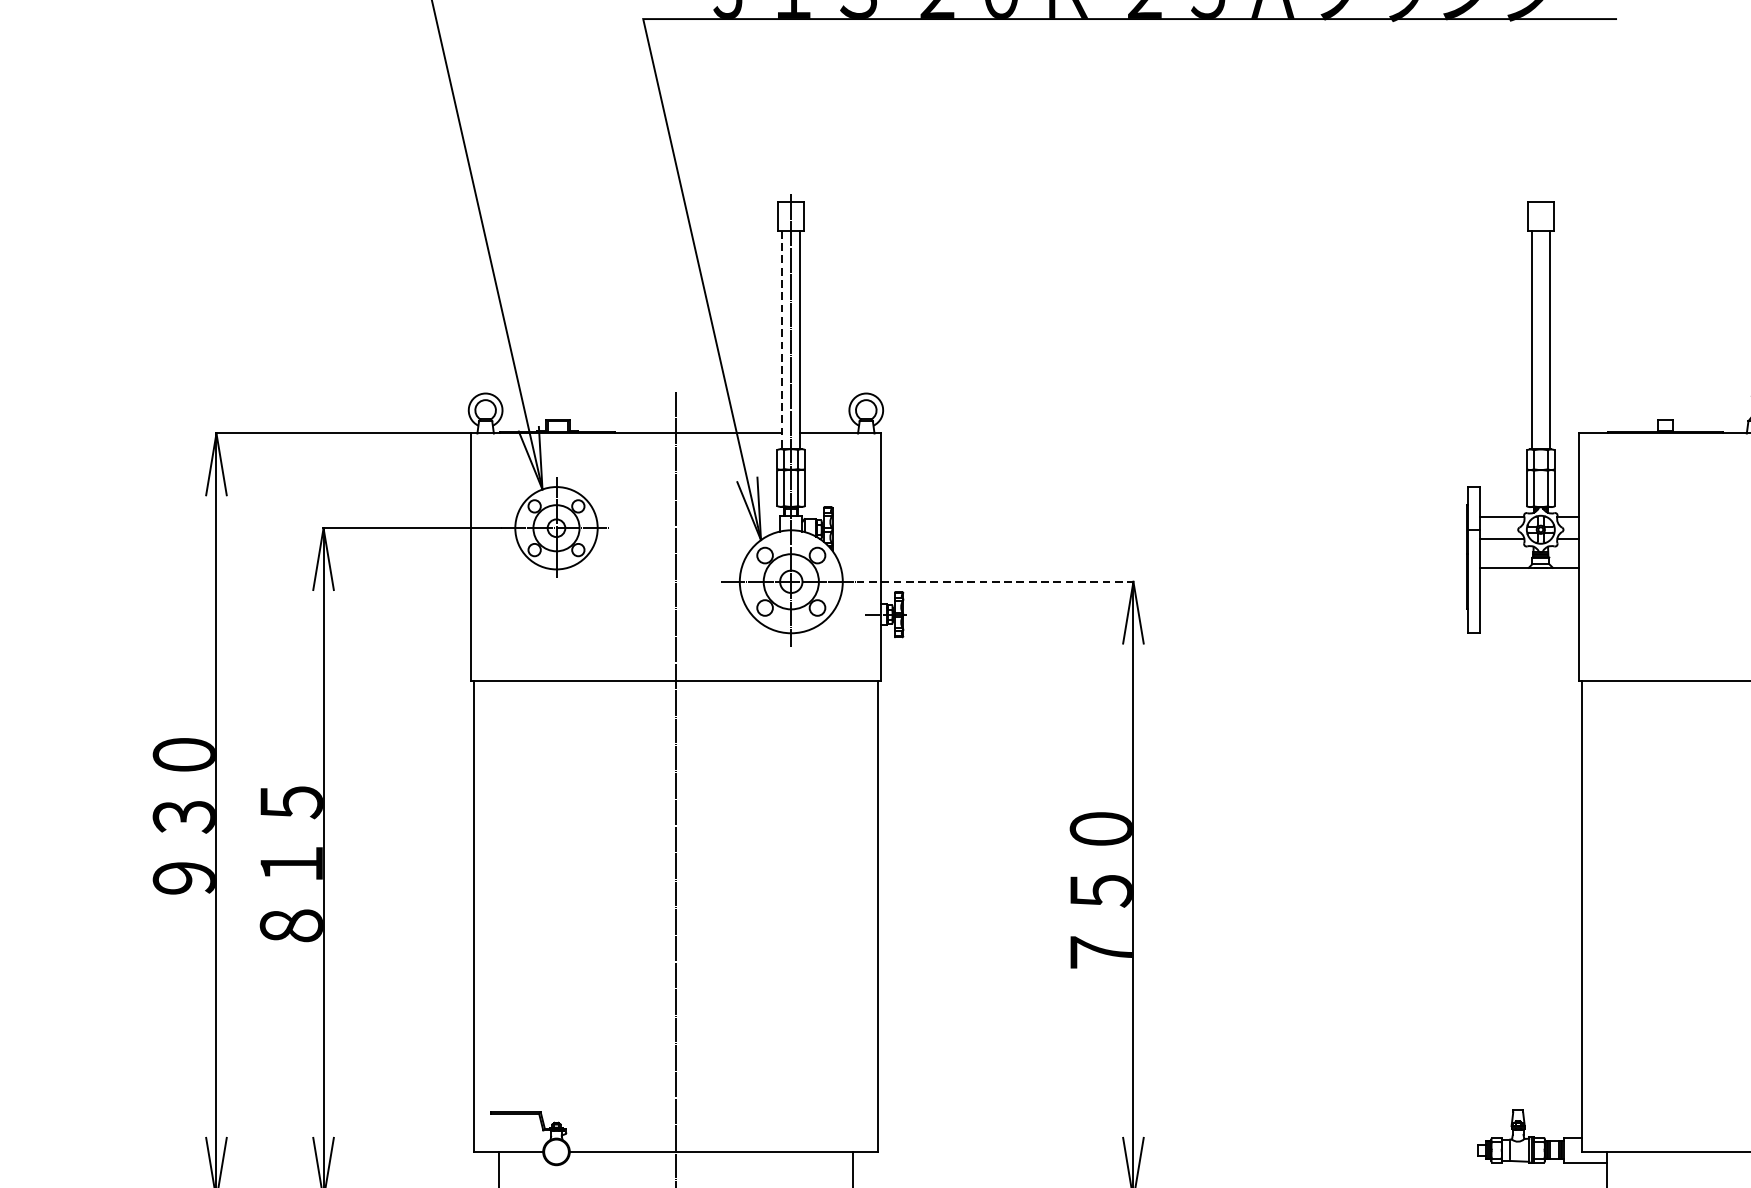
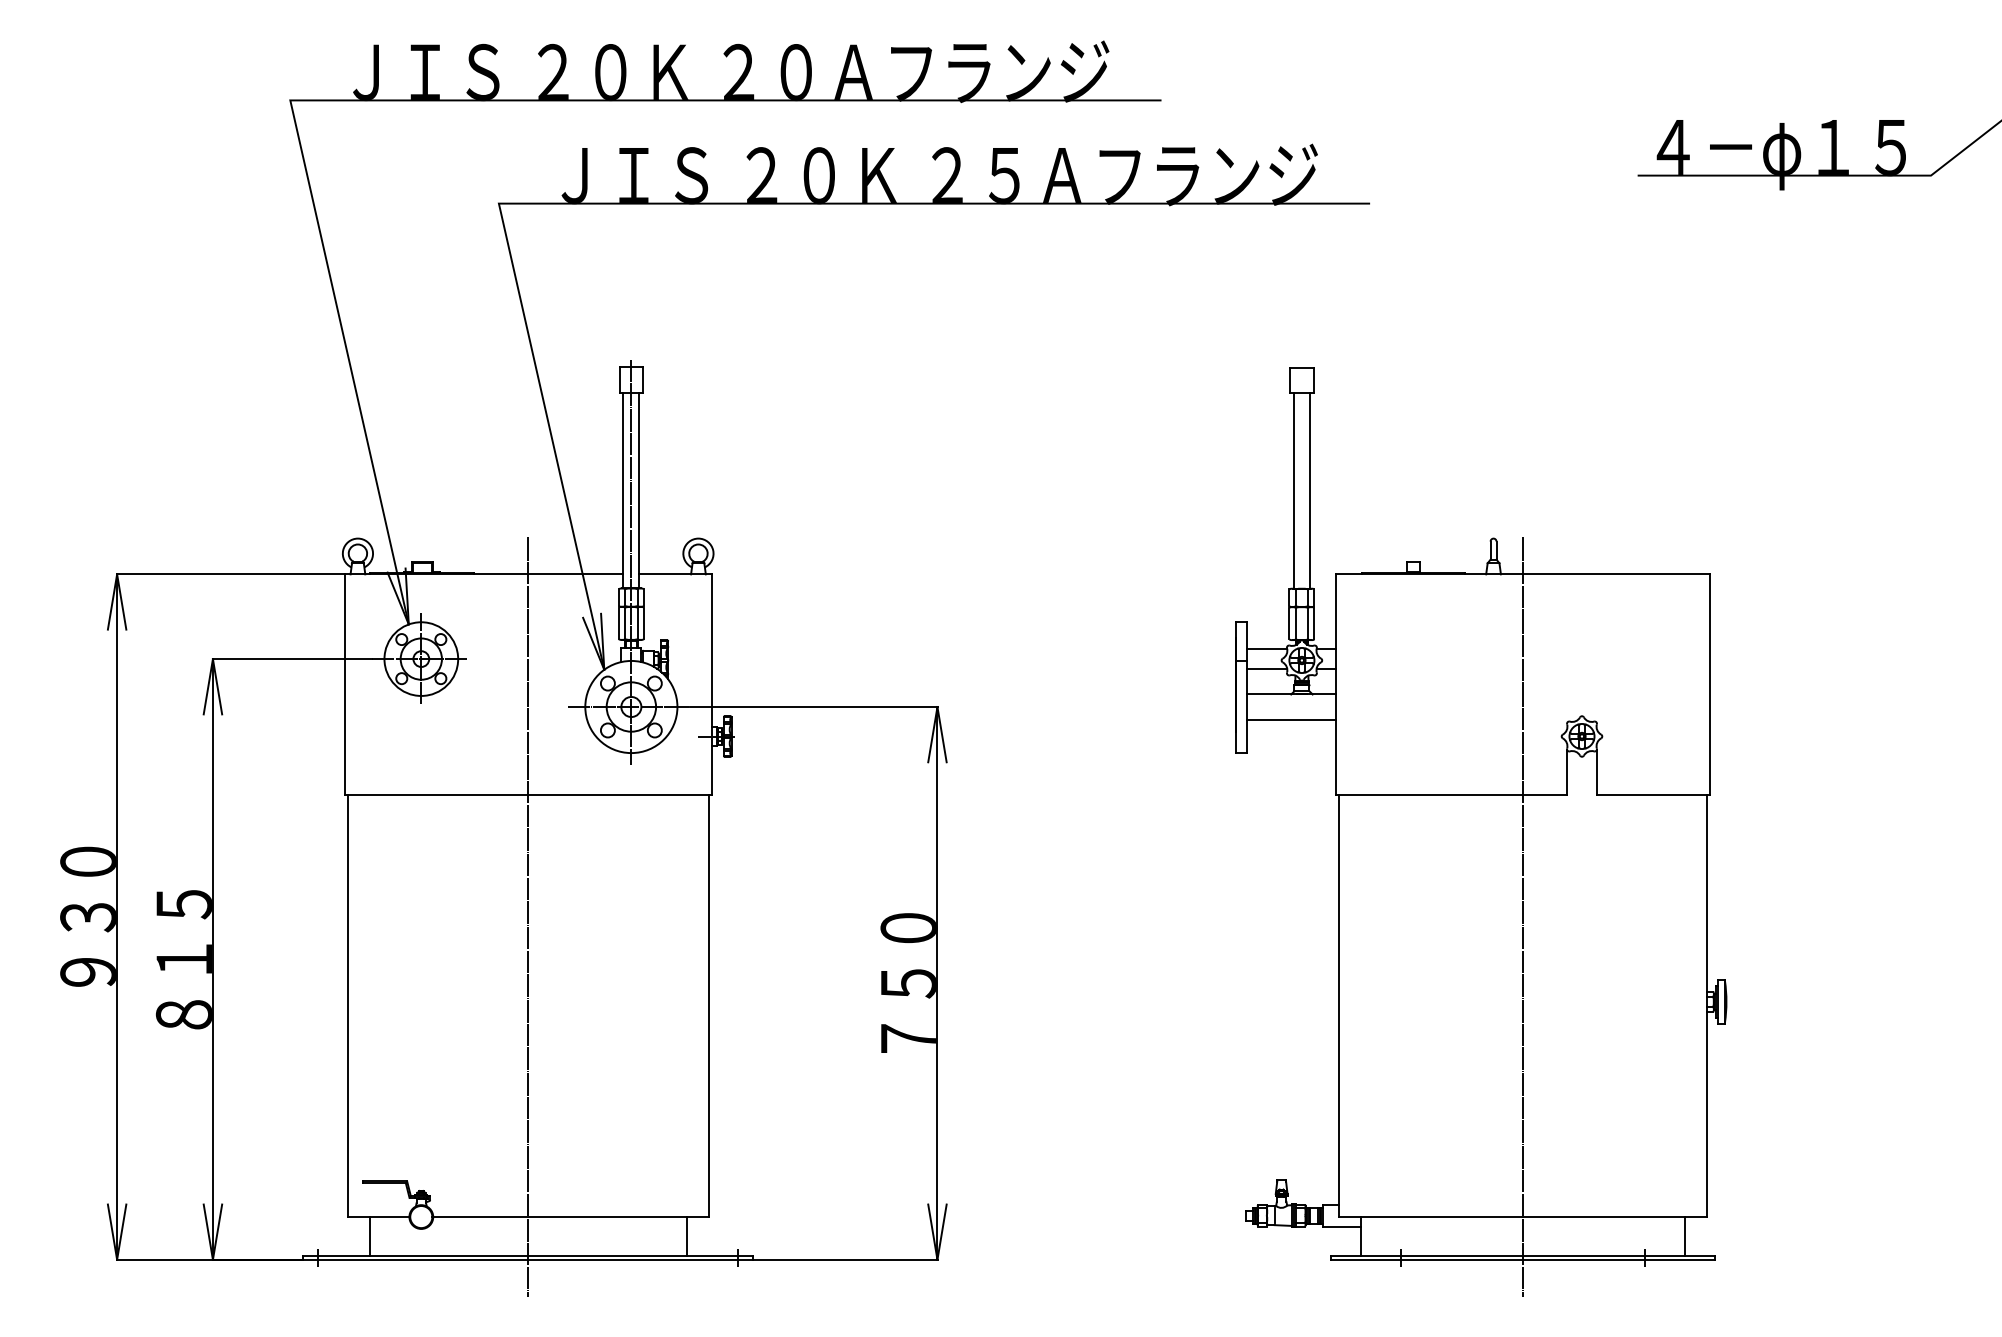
line: (782, 339) -> (623, 490), dashed -> solid
line: (995, 582) -> (814, 707), dashed -> solid
line: (1529, 595) -> (1291, 719), added

